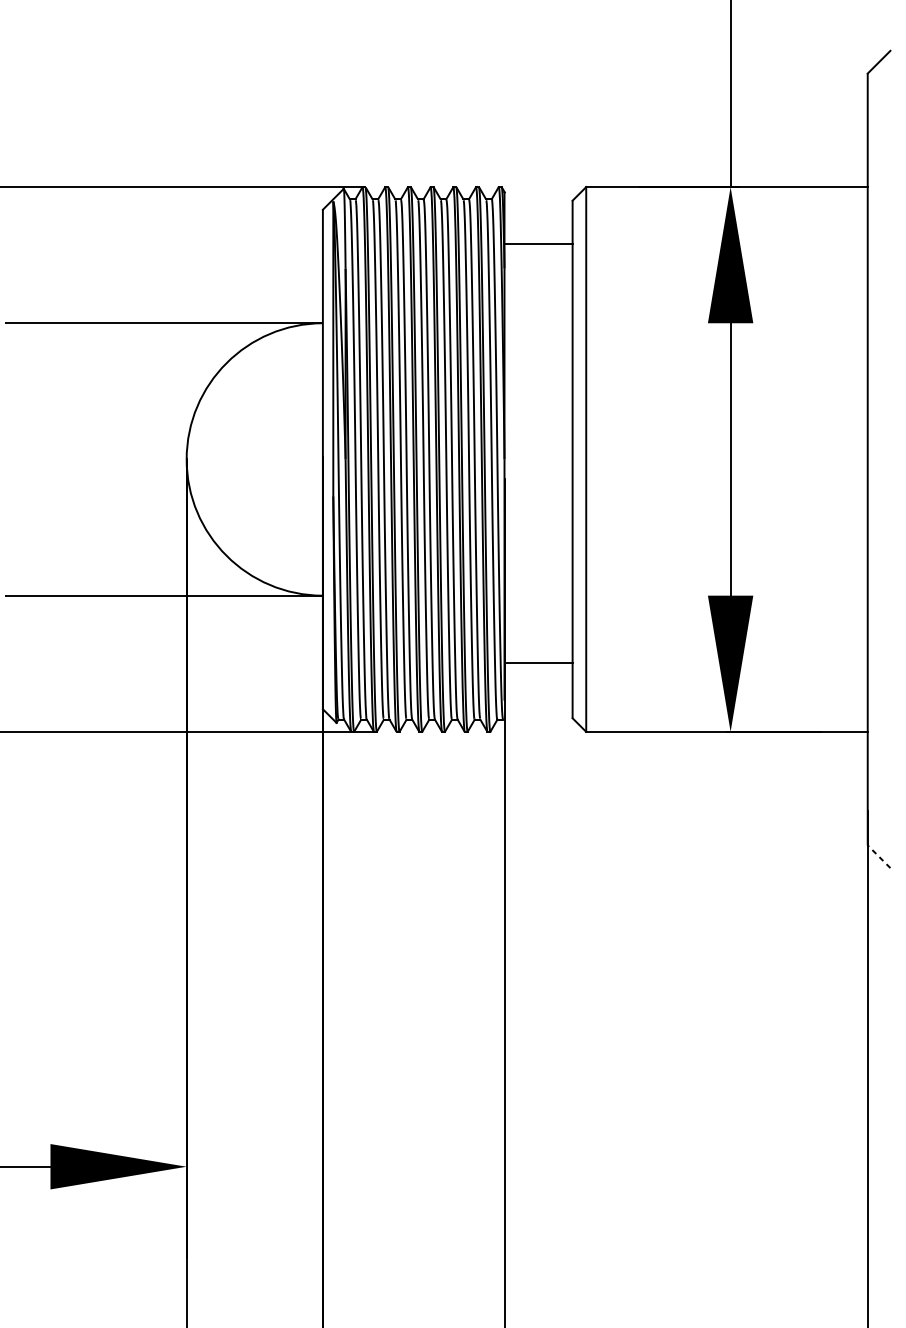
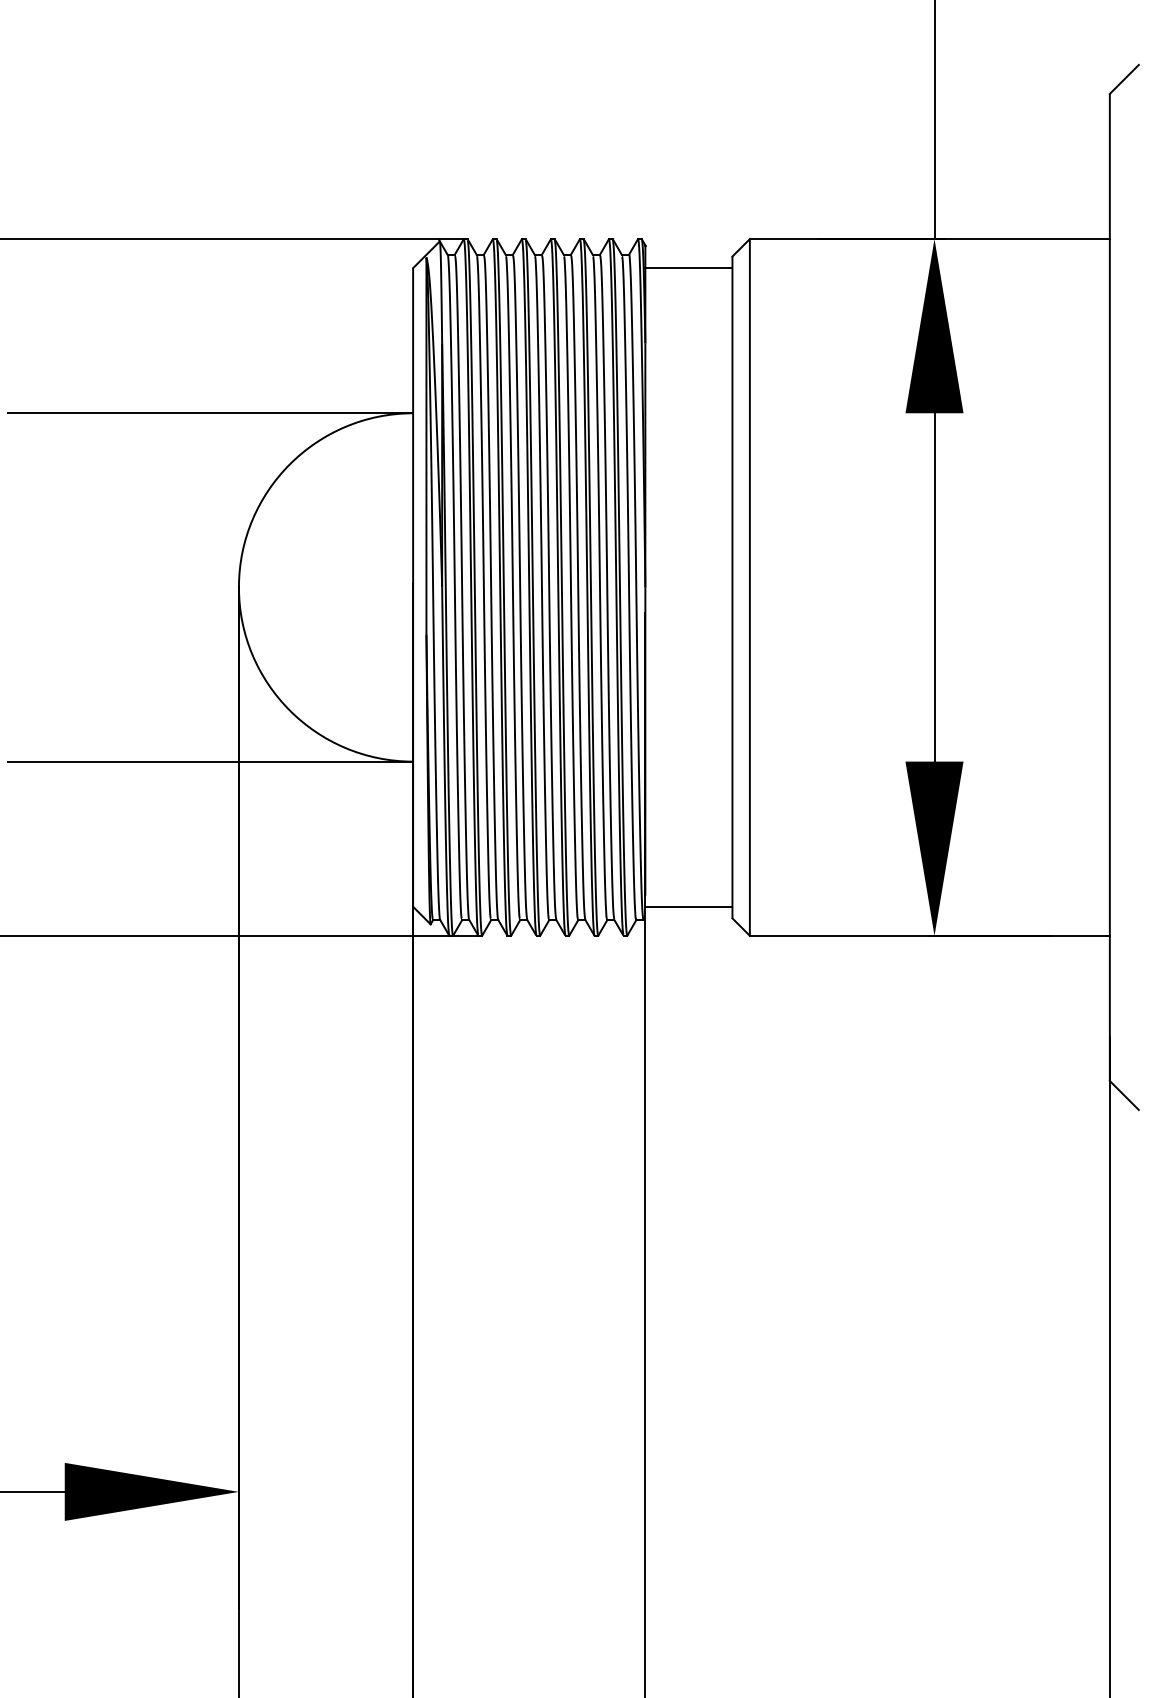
line: (538, 244) -> (688, 268), moved
line: (538, 662) -> (688, 906), moved
line: (879, 856) -> (1124, 1095), dashed -> solid

